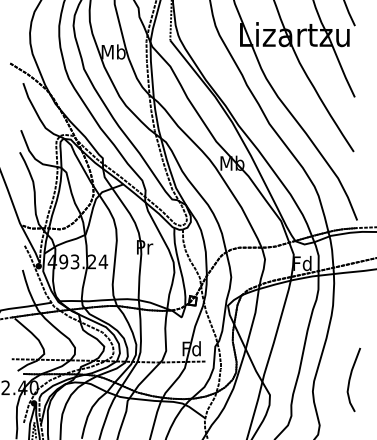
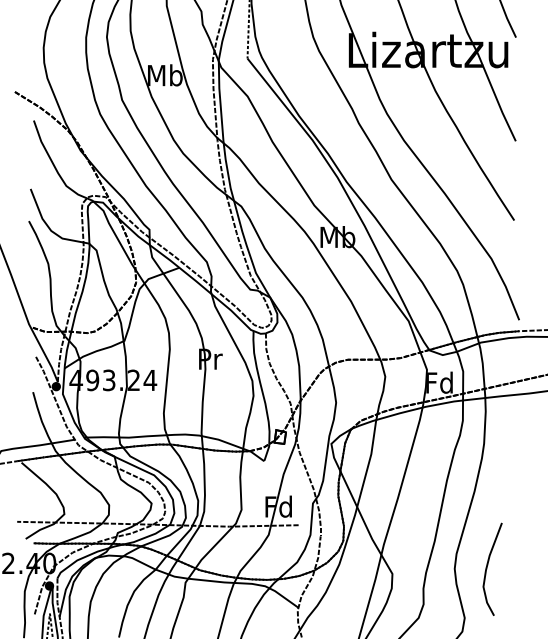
curve: (350, 379) -> (487, 568), moved

